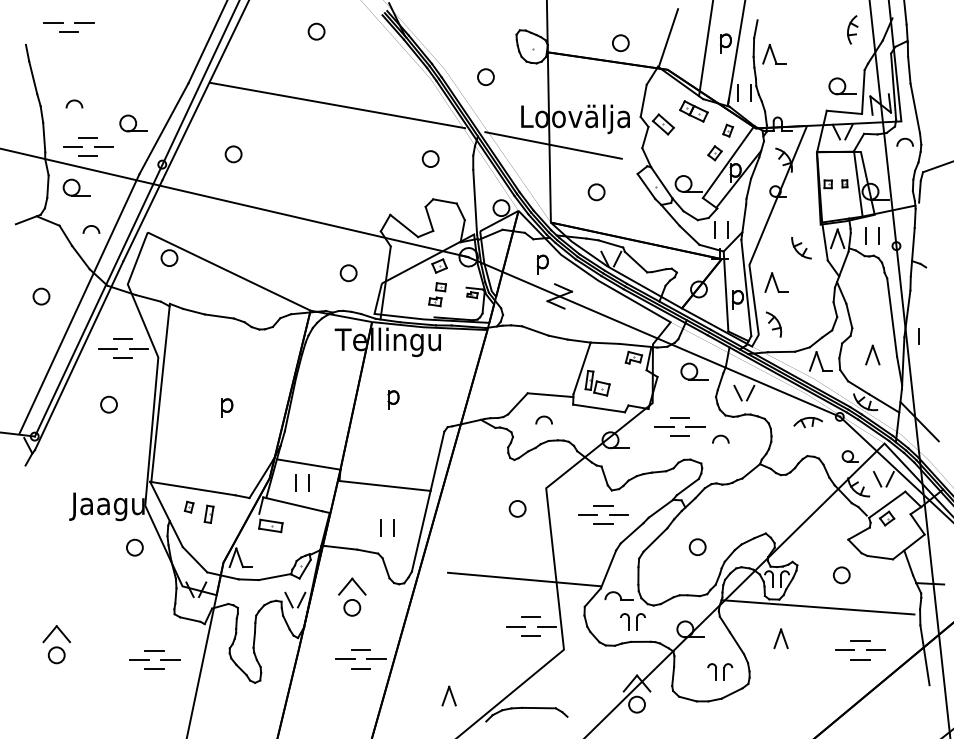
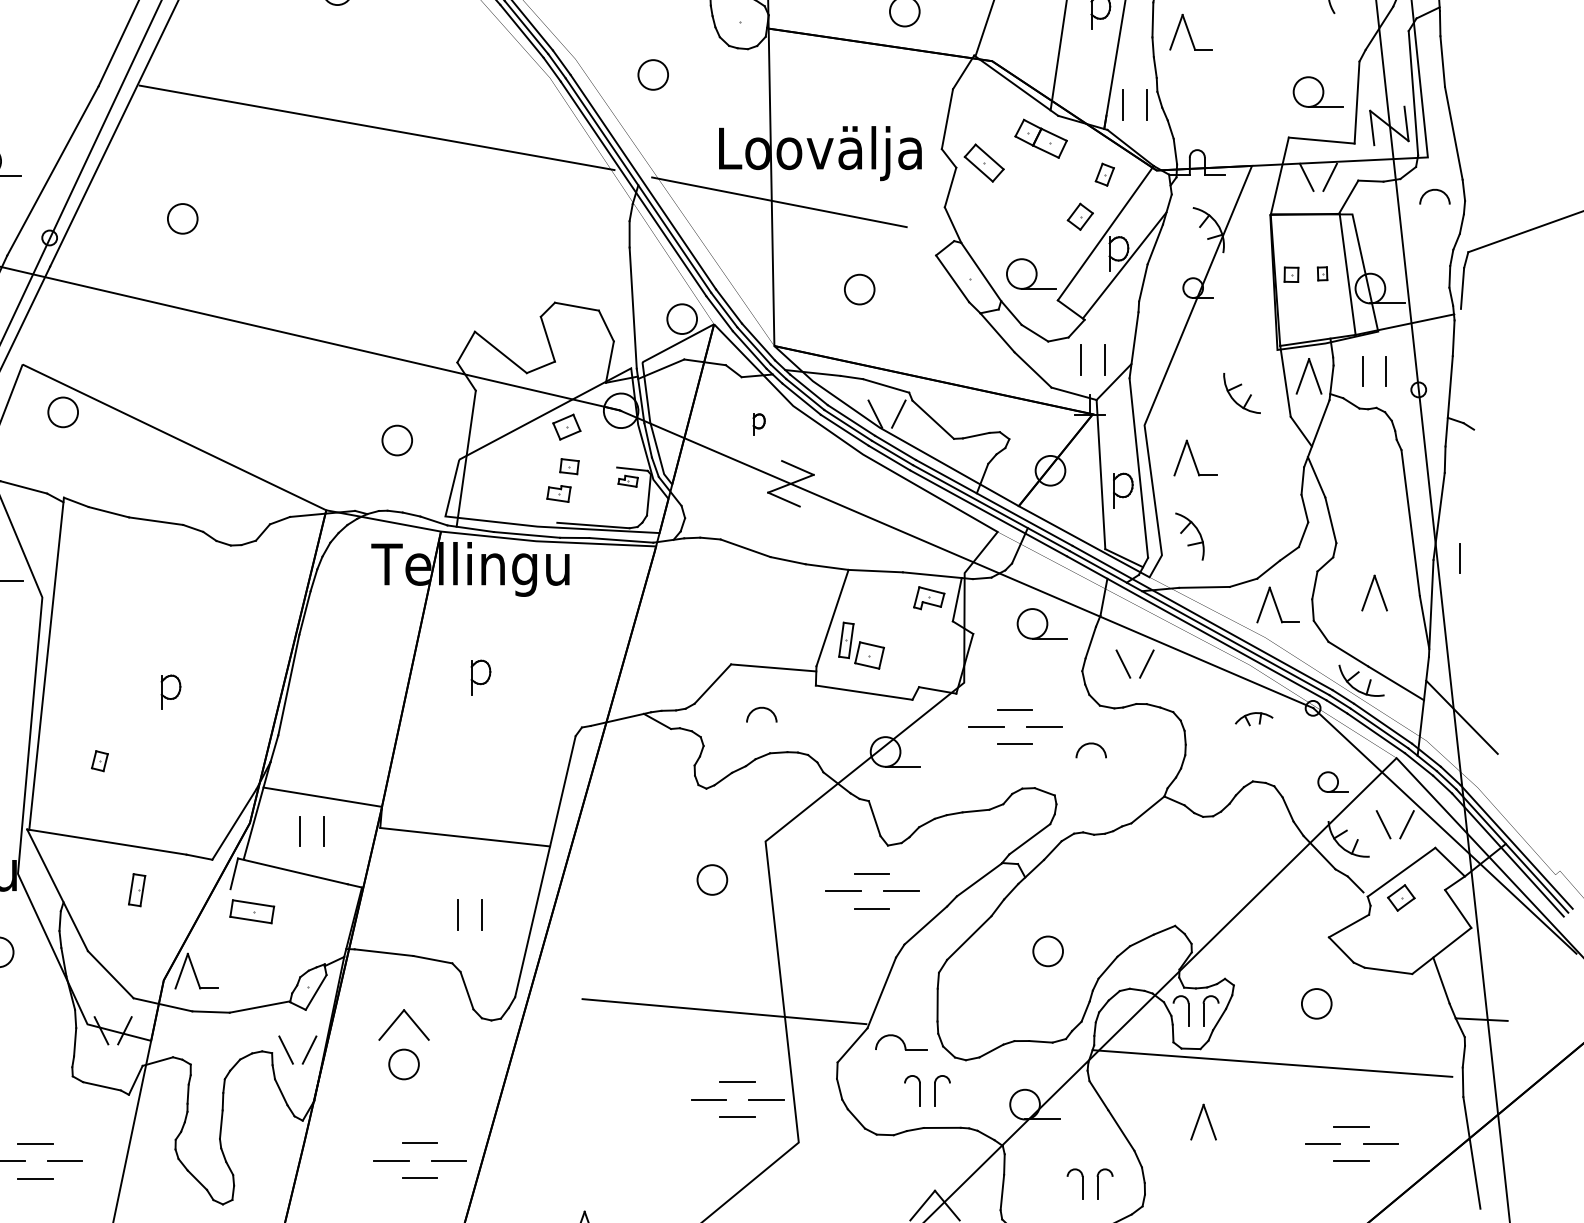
circle: (430, 158) -> (549, 226), removed
part: (542, 264) -> (758, 424), size x0.6
part: (807, 422) -> (1252, 718), size x0.7
part: (188, 506) -> (98, 759), moved

